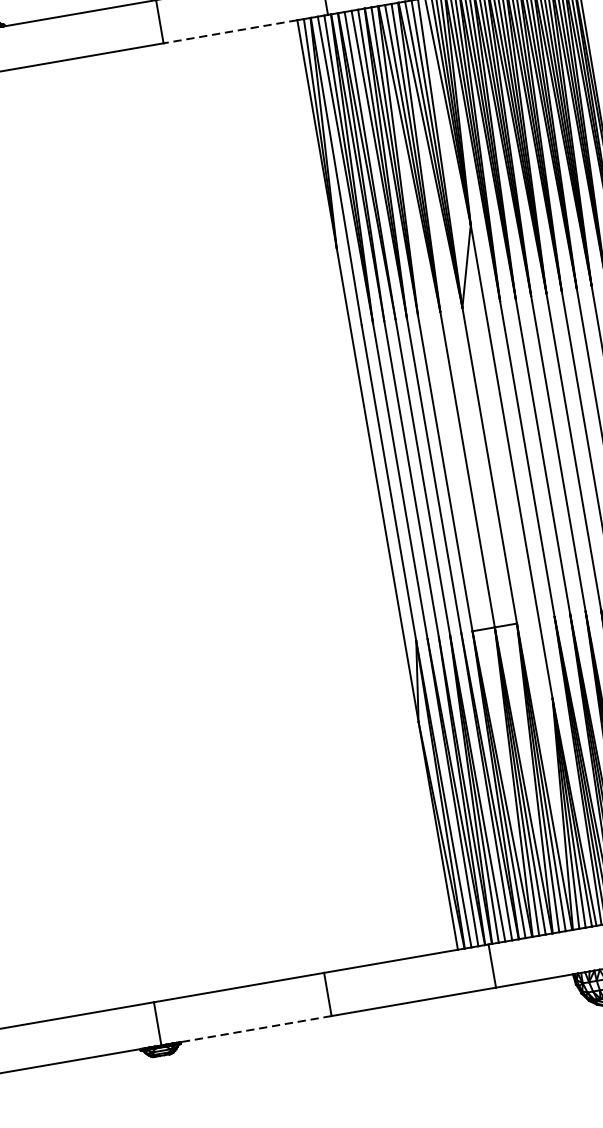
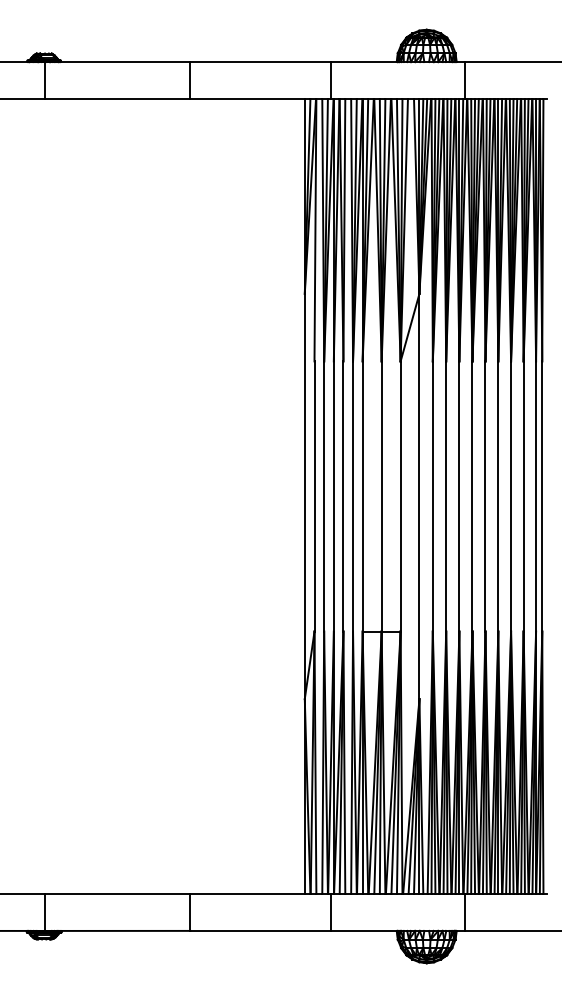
line: (230, 32) -> (247, 99), dashed -> solid
line: (255, 1028) -> (125, 930), dashed -> solid

